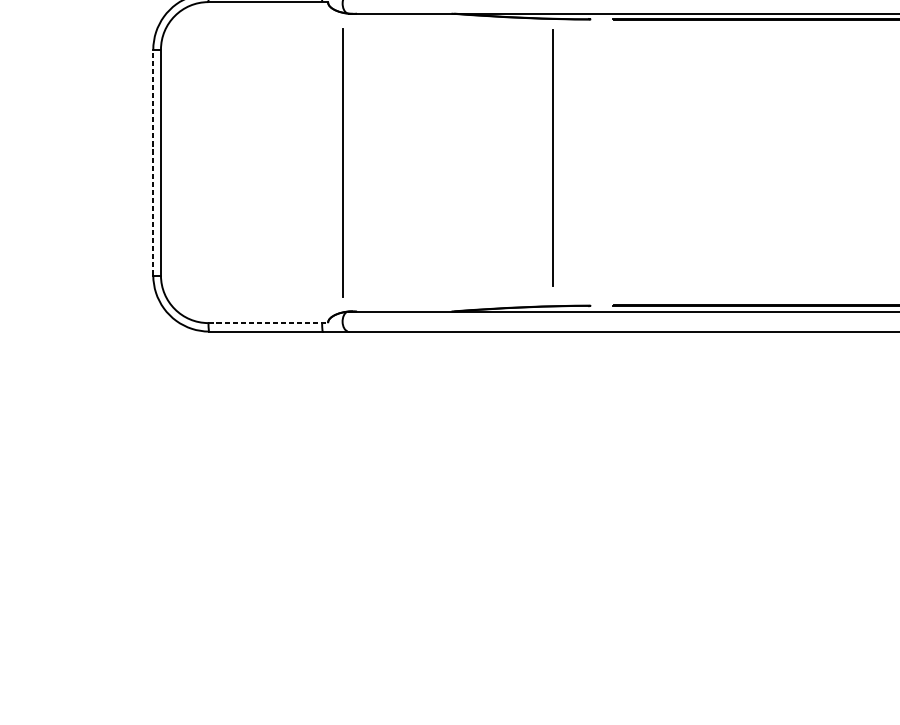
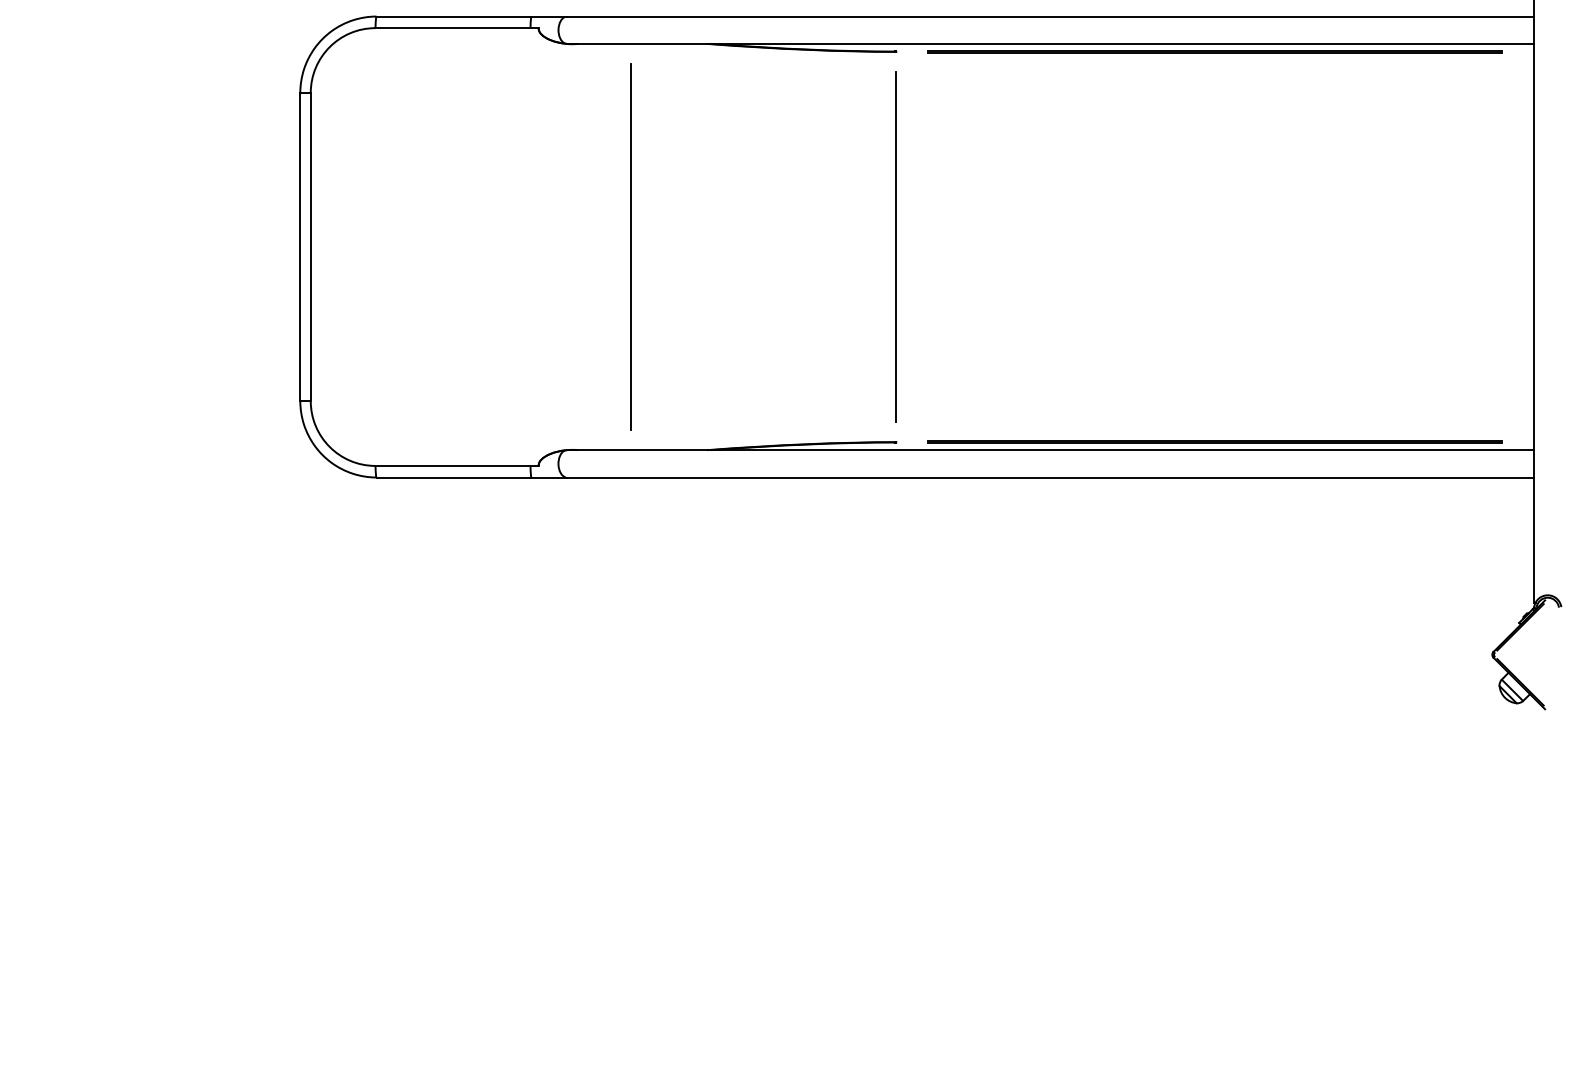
line: (552, 157) -> (895, 246), moved
line: (153, 162) -> (300, 246), dashed -> solid
line: (342, 162) -> (630, 246), moved
line: (268, 322) -> (457, 465), dashed -> solid

